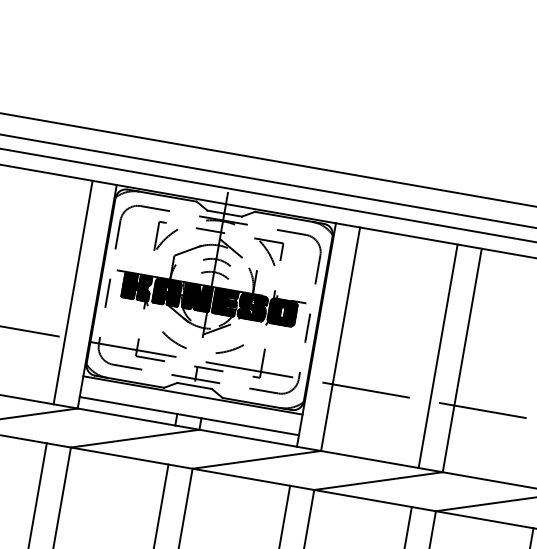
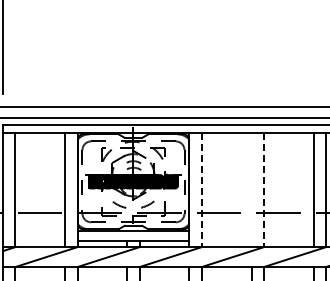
line: (339, 339) -> (201, 190), solid -> dashed
line: (437, 357) -> (251, 190), removed
line: (461, 361) -> (263, 190), solid -> dashed

